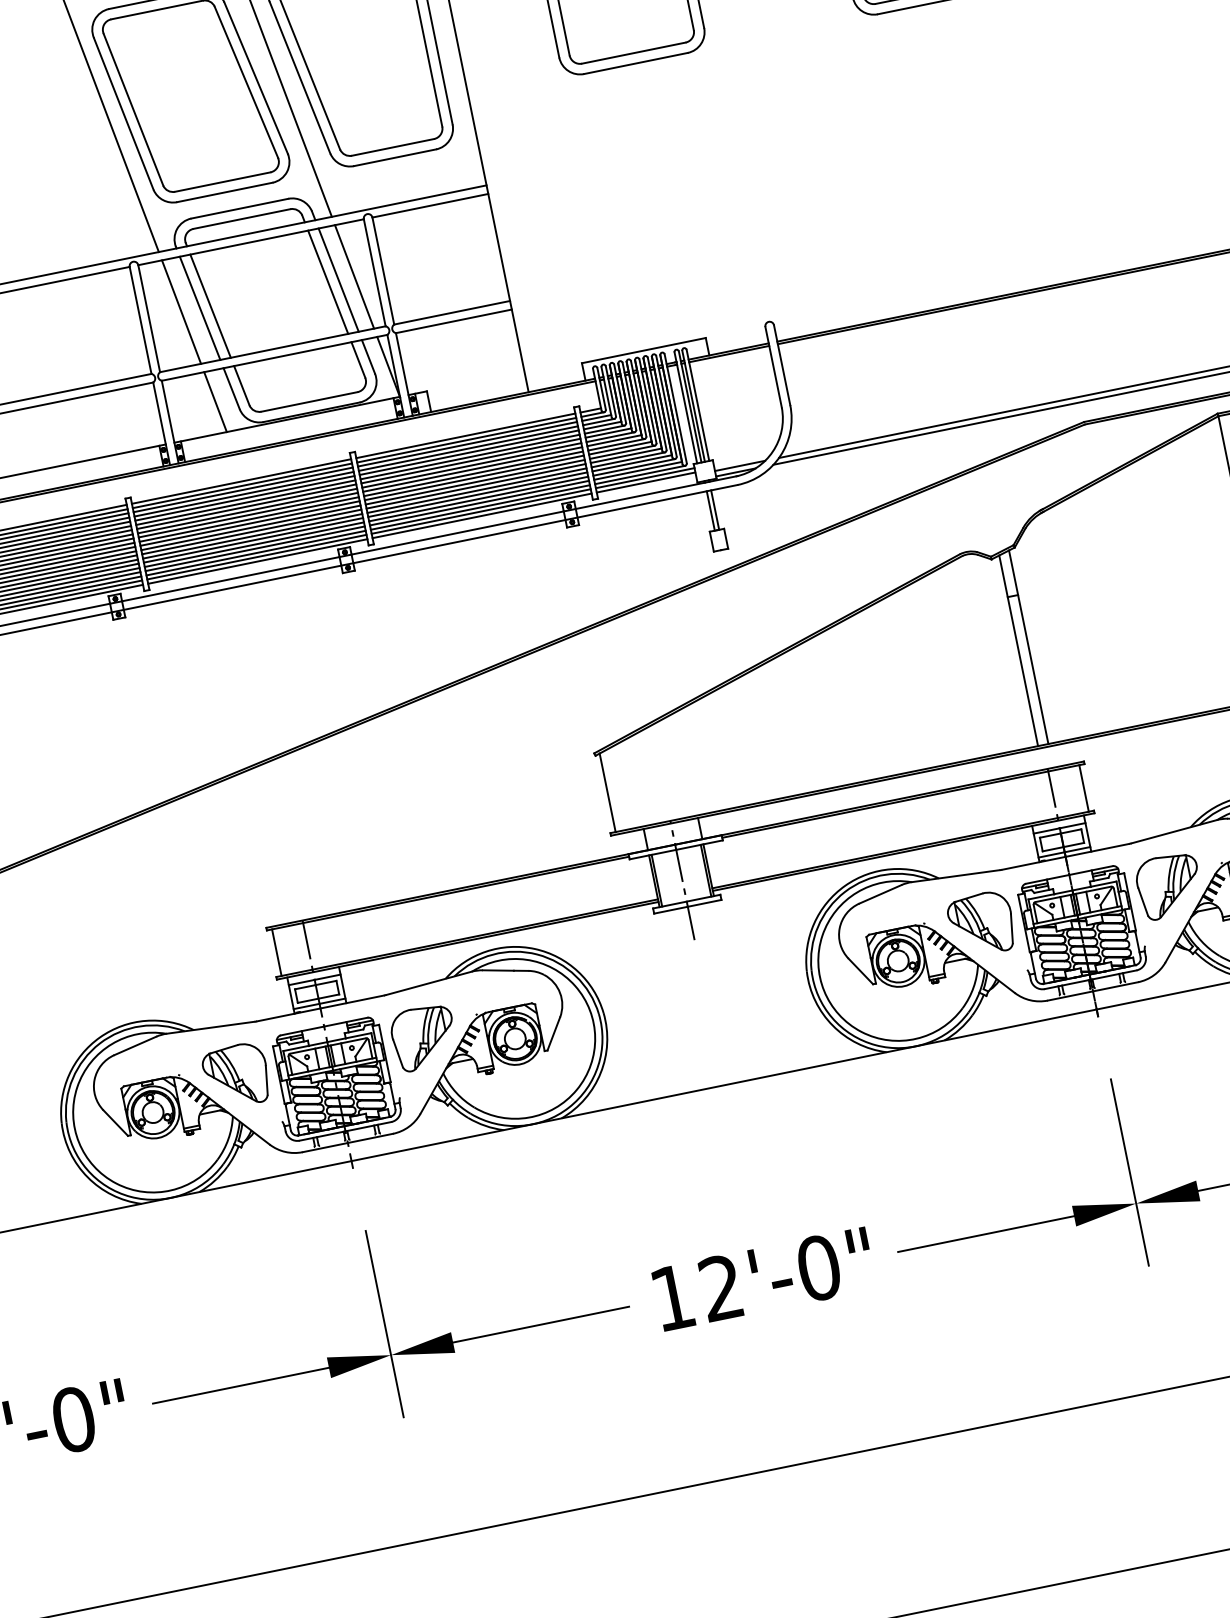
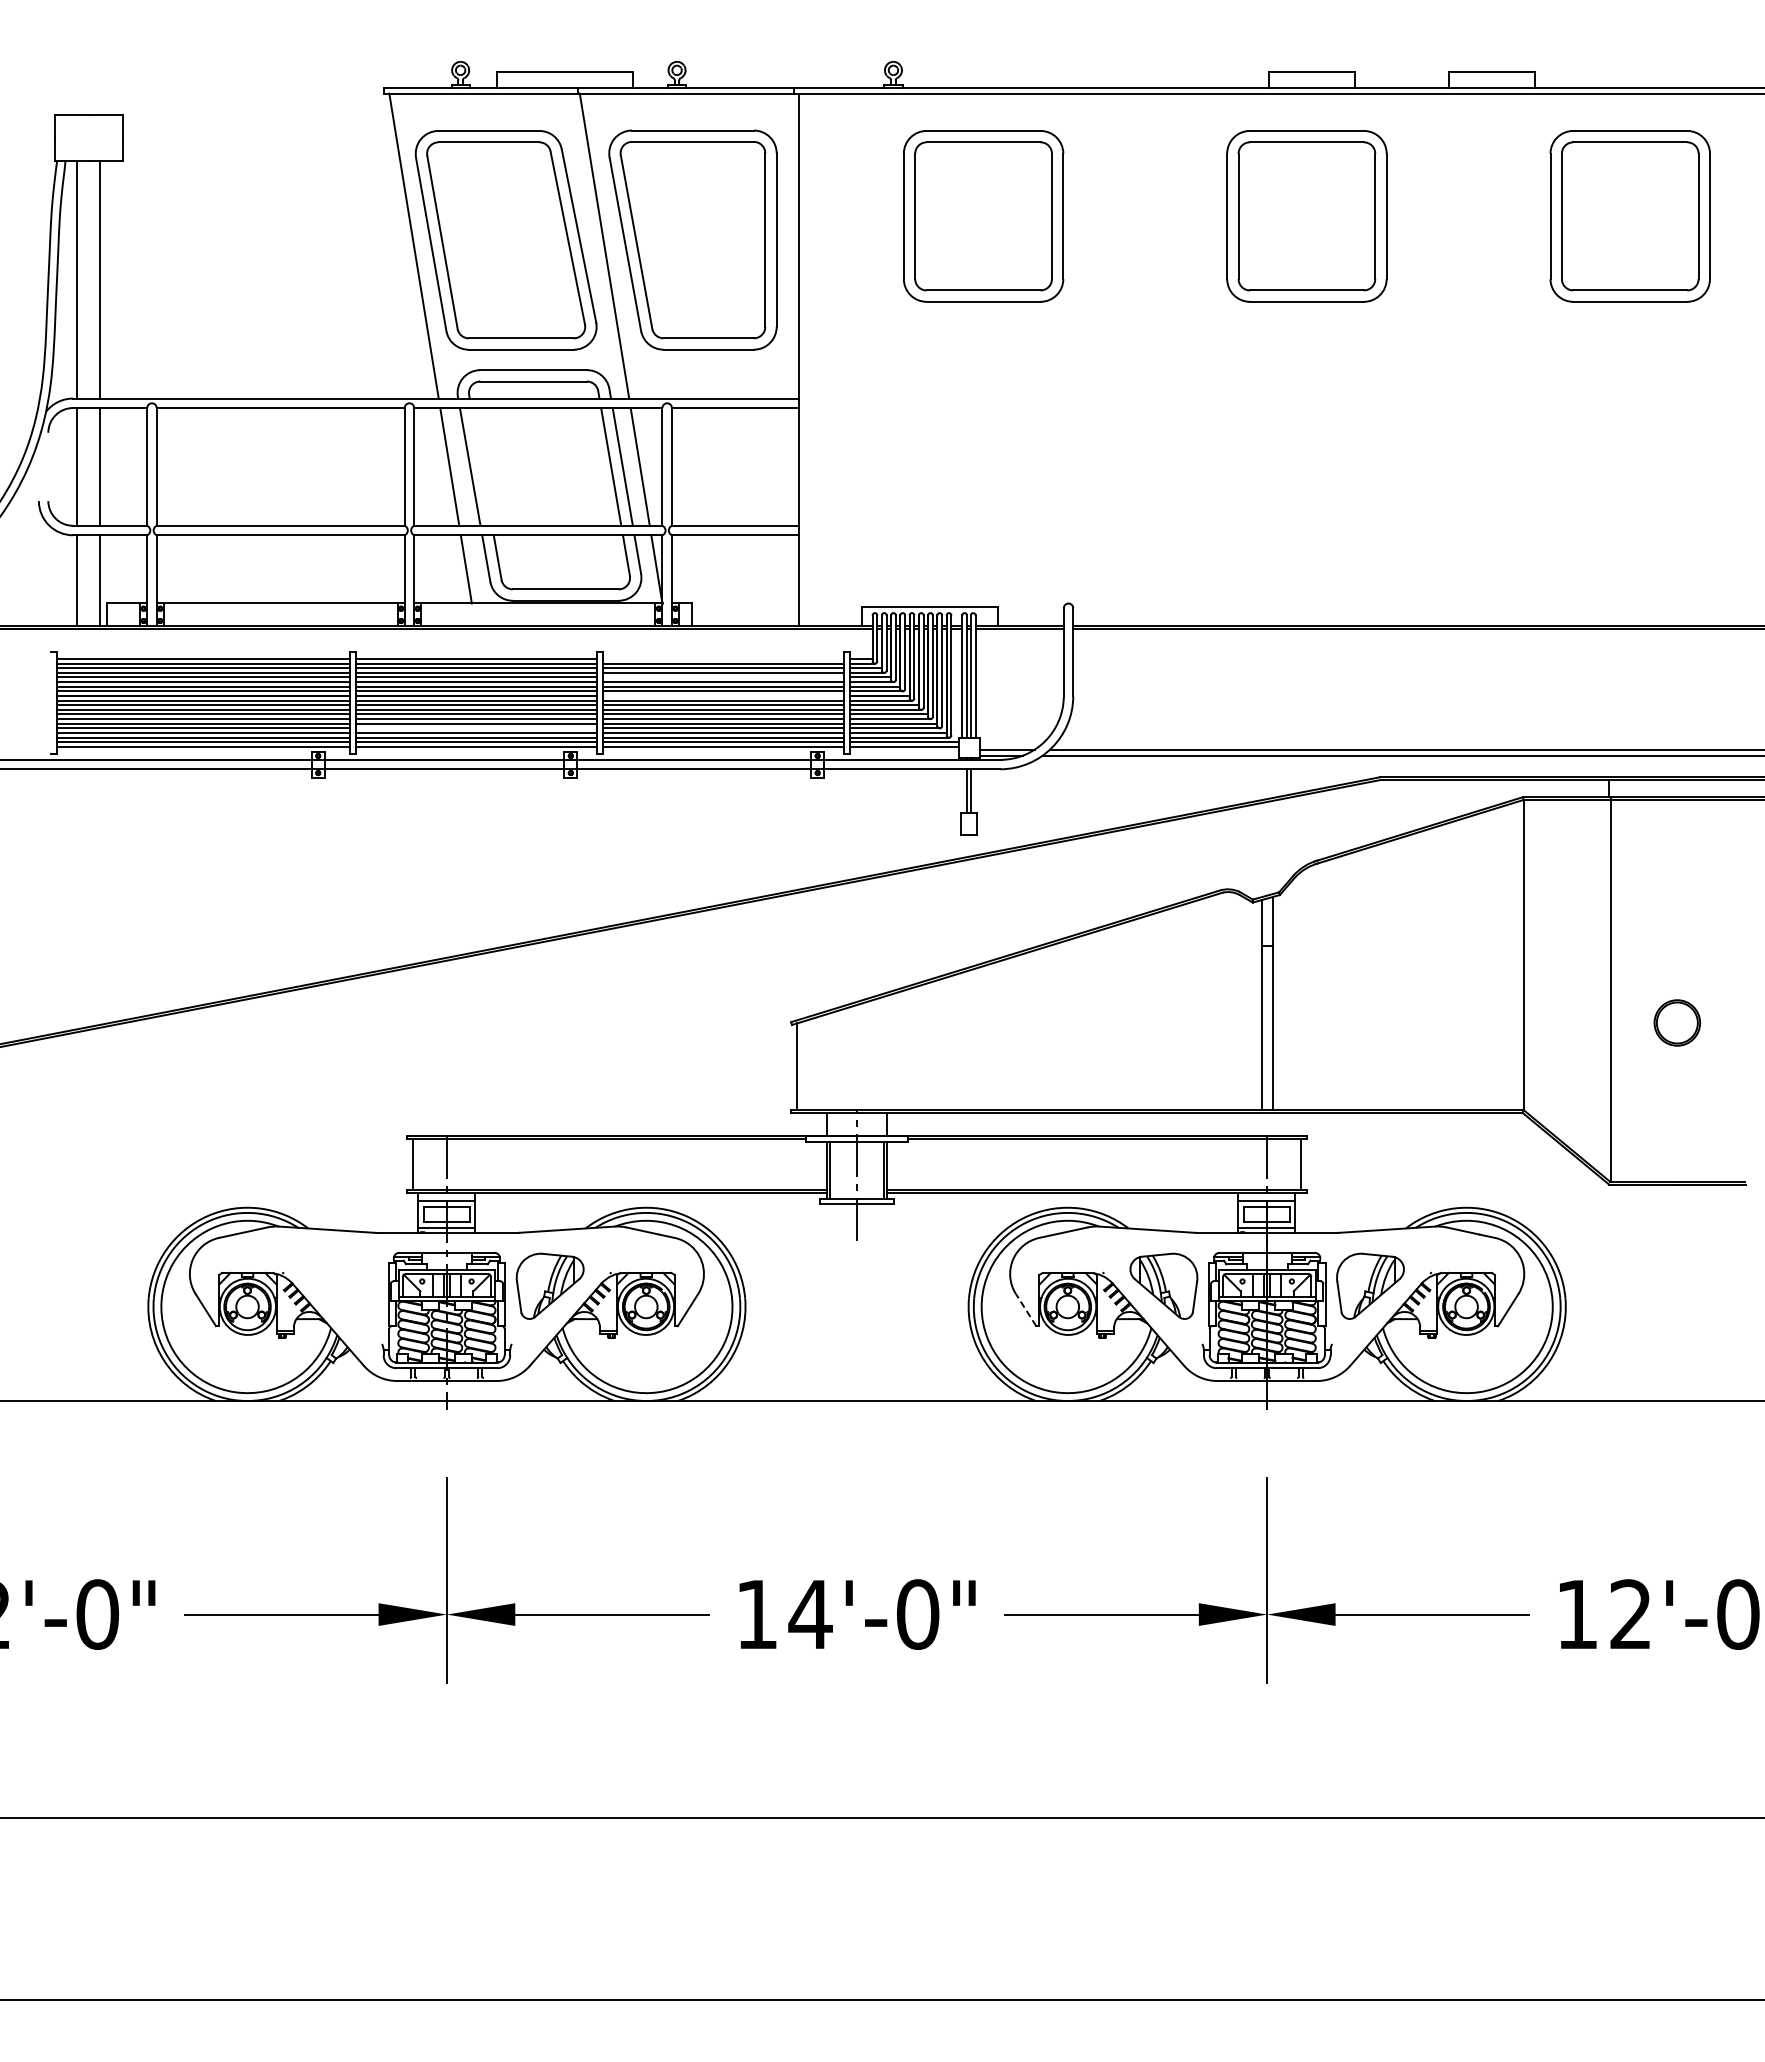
line: (210, 305) -> (481, 466), removed
line: (465, 435) -> (723, 658), removed
line: (469, 452) -> (723, 677), removed
line: (472, 469) -> (723, 695), removed
line: (254, 544) -> (476, 728), removed
line: (860, 971) -> (1025, 1309), solid -> dashed
part: (236, 1075) -> (343, 1285), removed
text: (721, 1286) -> (810, 1613), 12'-0" -> 14'-0"

